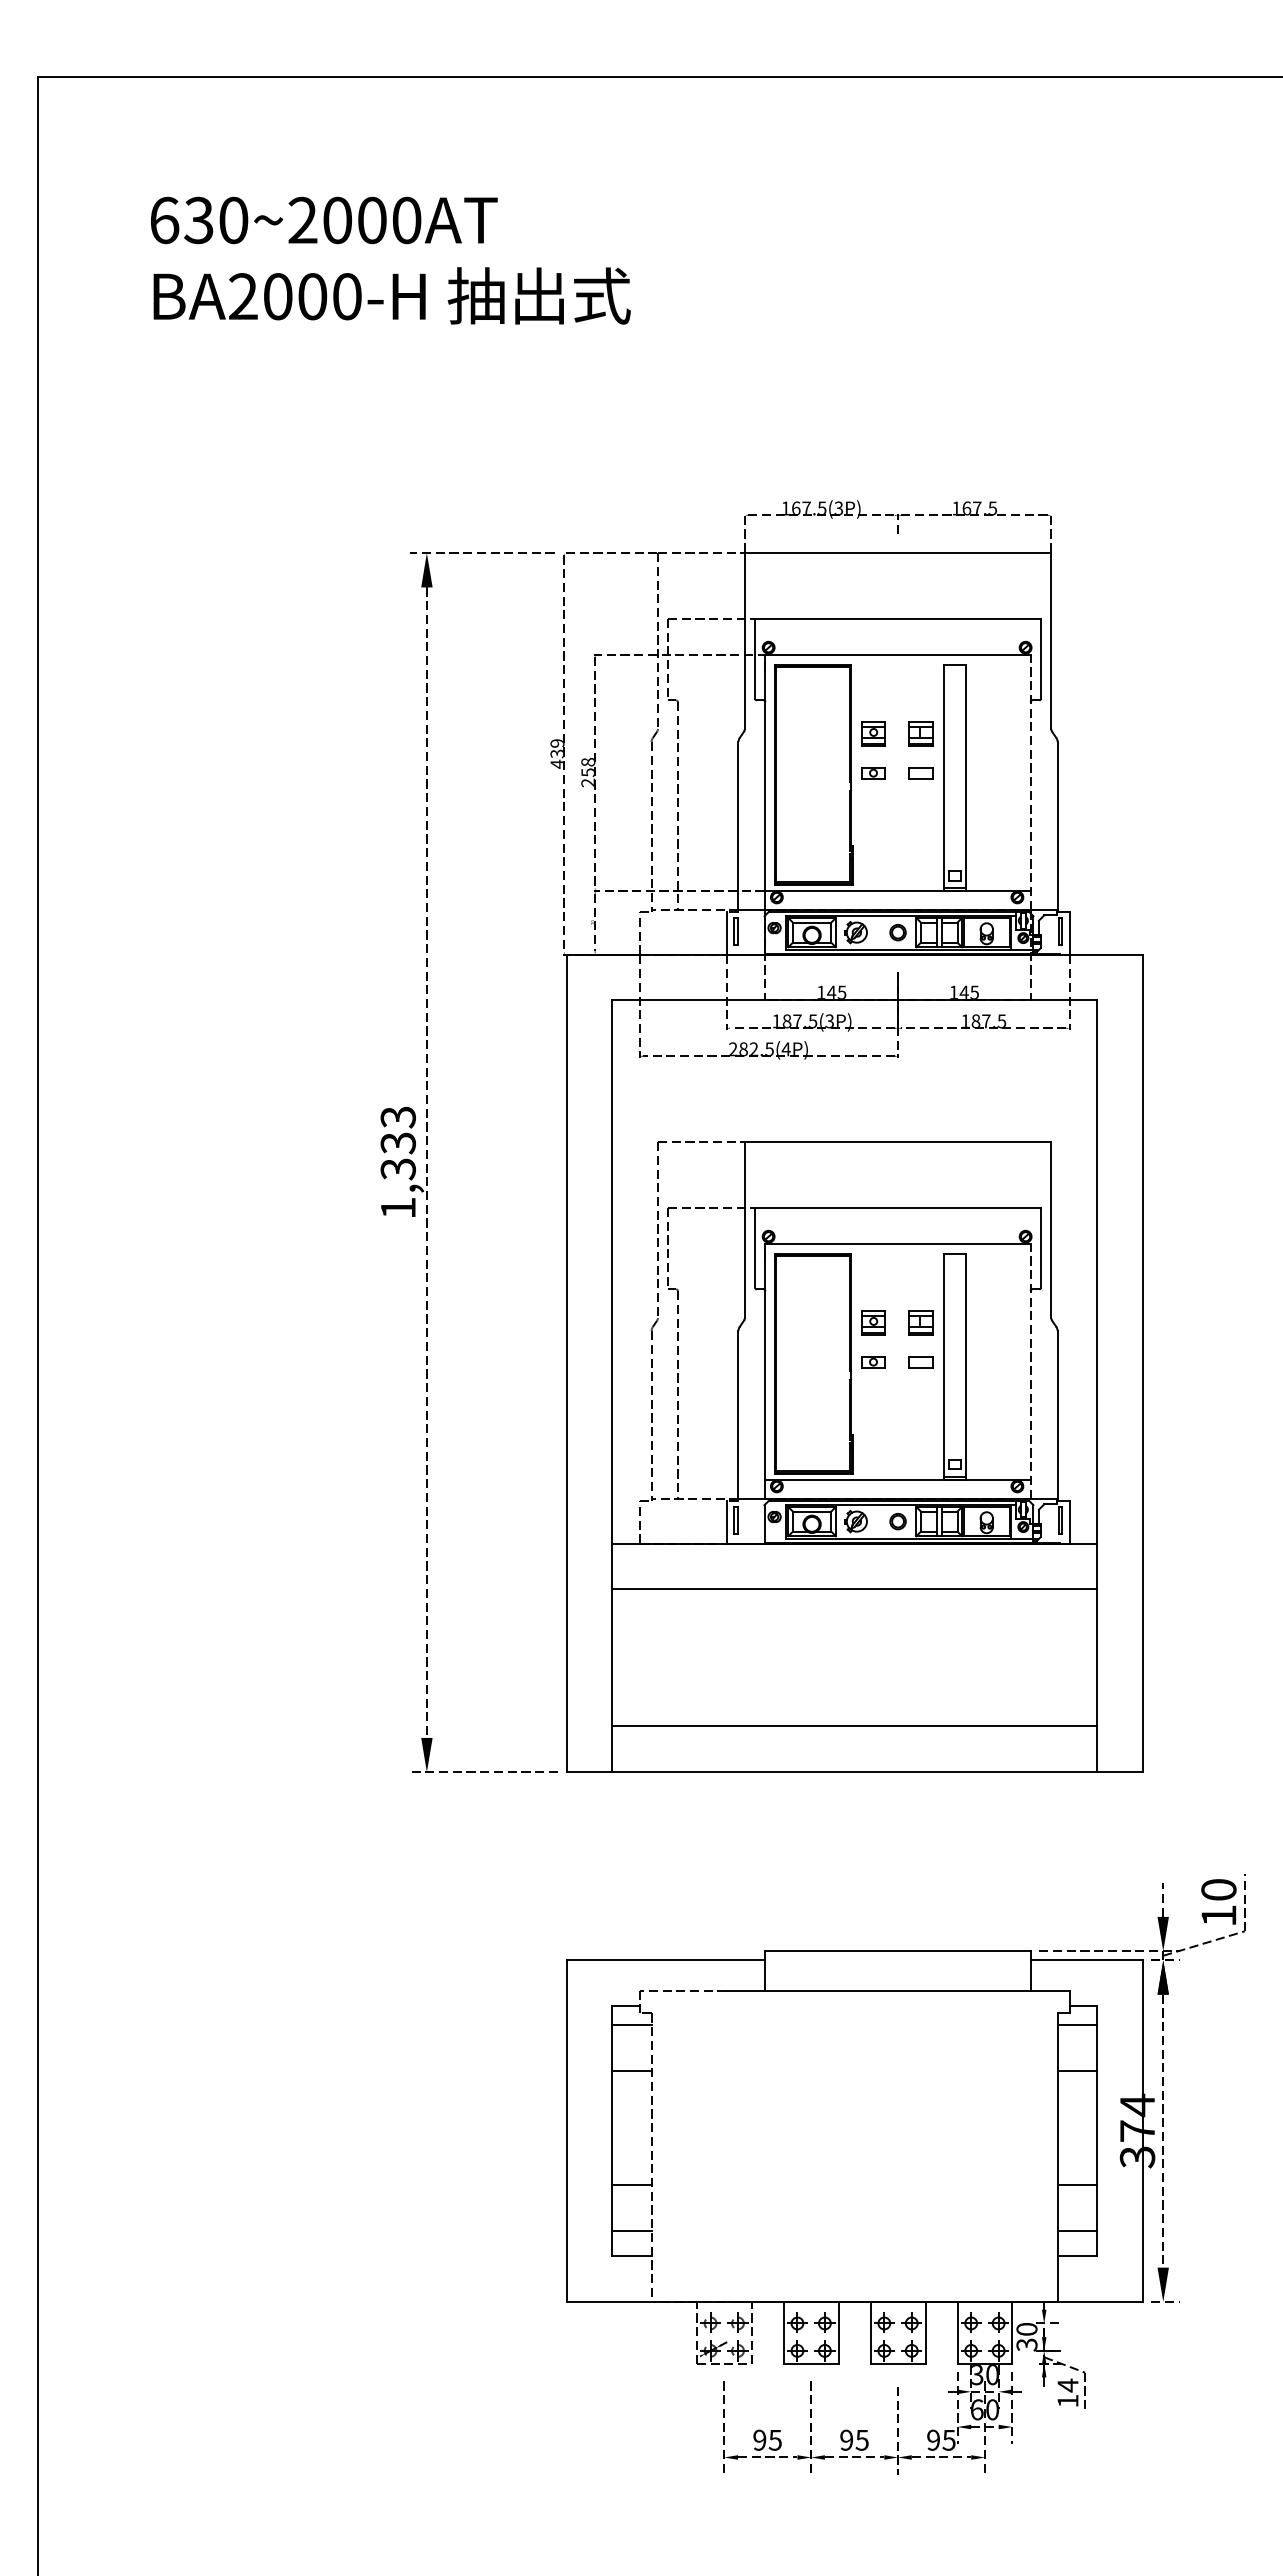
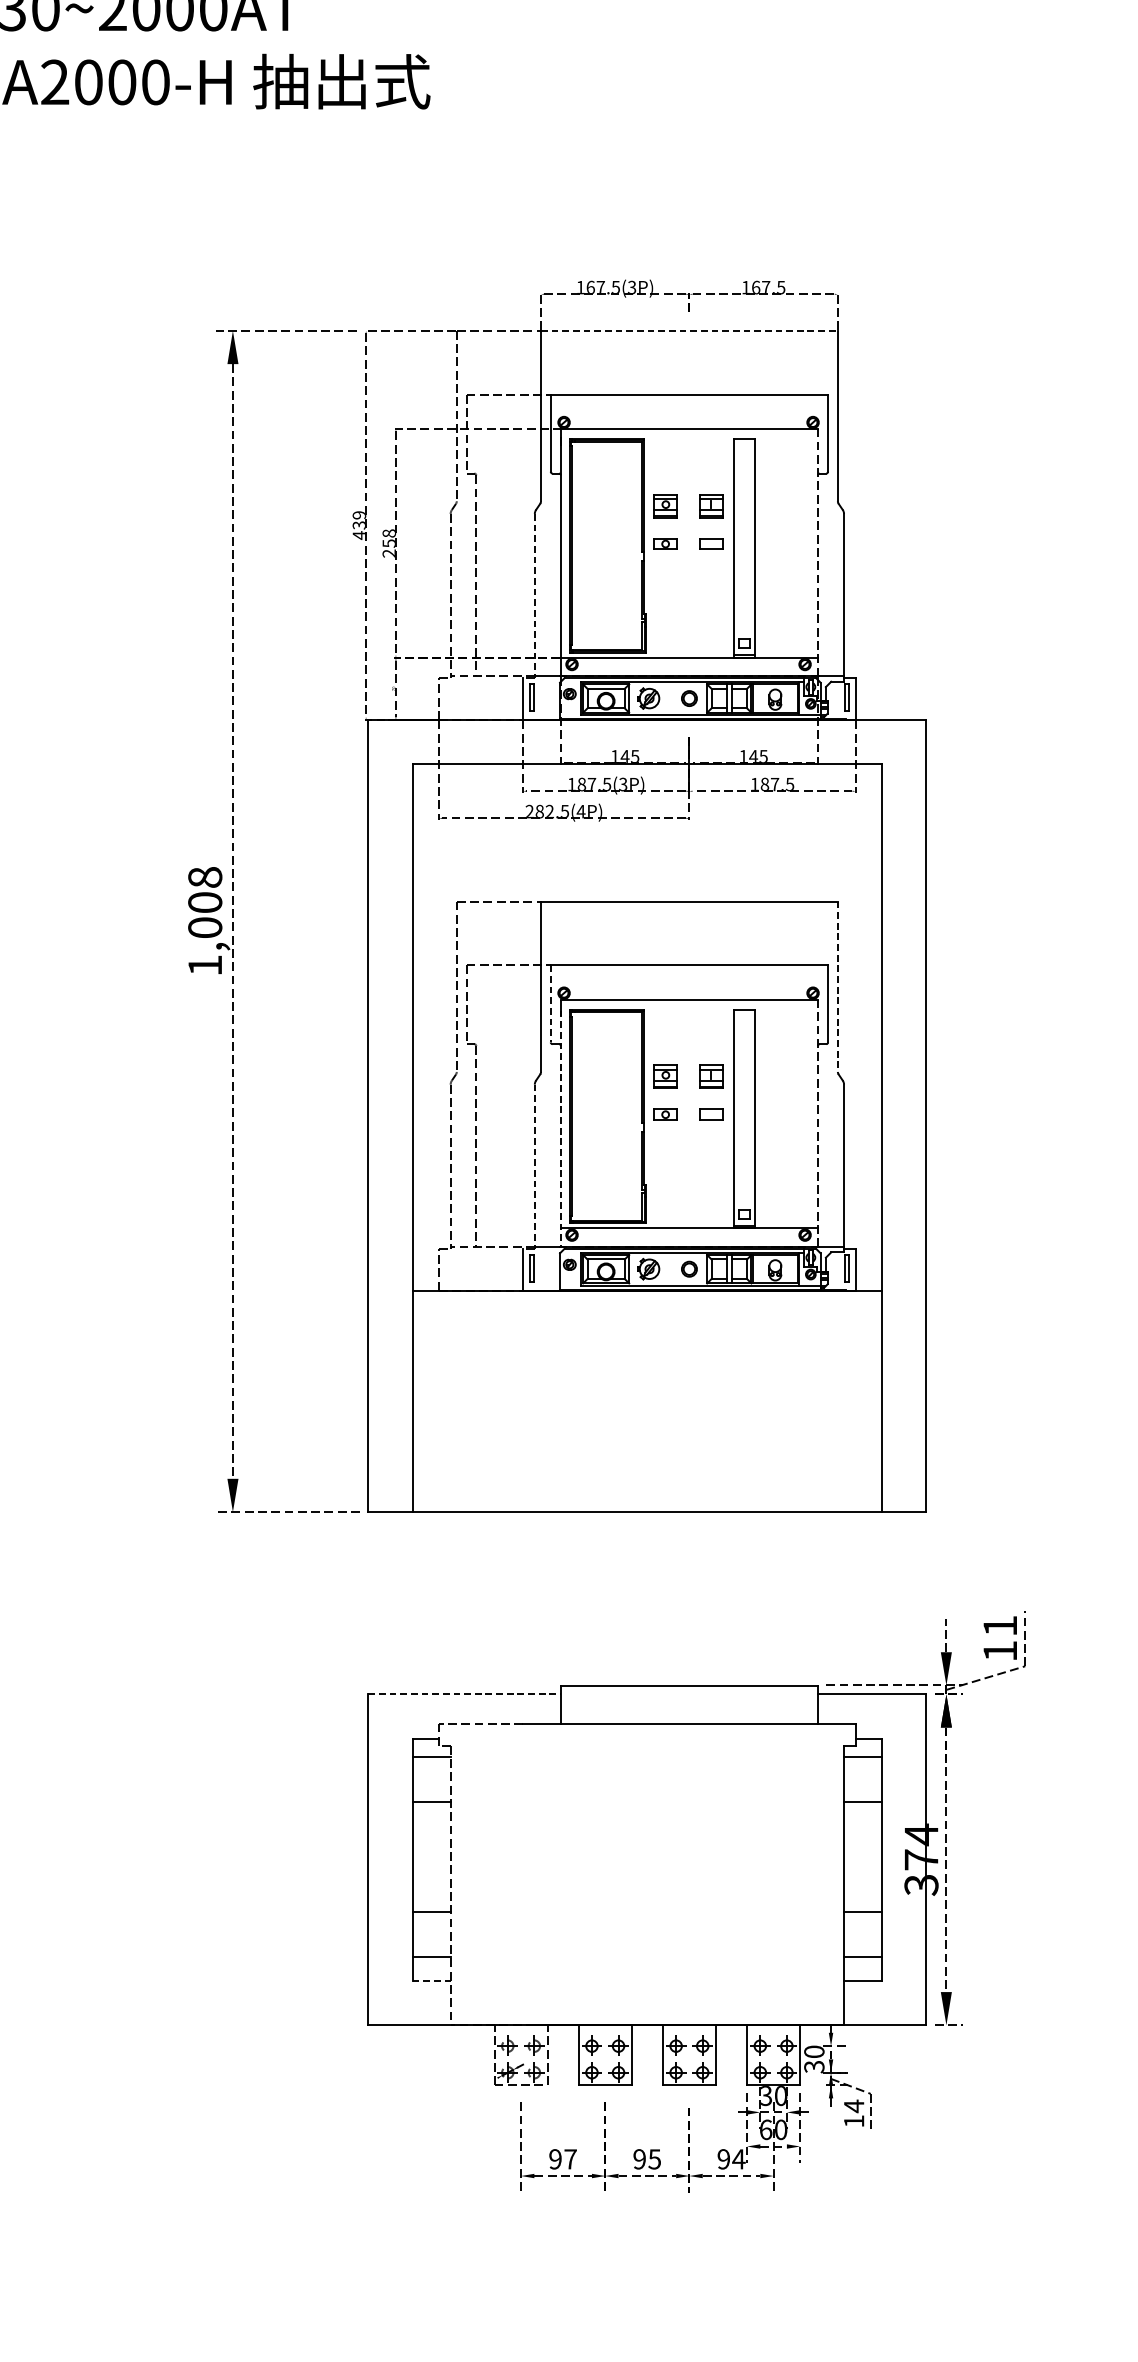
line: (898, 553) -> (689, 331), solid -> dashed
line: (738, 826) -> (534, 595), solid -> dashed
text: (397, 1143) -> (204, 902), 1,333 -> 1,008
line: (1051, 1230) -> (838, 987), solid -> dashed
line: (754, 1247) -> (550, 1003), solid -> dashed
line: (765, 1371) -> (561, 1123), solid -> dashed
line: (738, 1415) -> (534, 1166), solid -> dashed
line: (854, 1589) -> (647, 1335), removed
line: (854, 1726) -> (647, 1467), removed
text: (1218, 1889) -> (999, 1625), 10 -> 11
line: (666, 1960) -> (465, 1694), solid -> dashed
line: (631, 2256) -> (431, 1981), solid -> dashed
text: (774, 2440) -> (569, 2159), 95 -> 97
text: (949, 2440) -> (739, 2159), 95 -> 94

